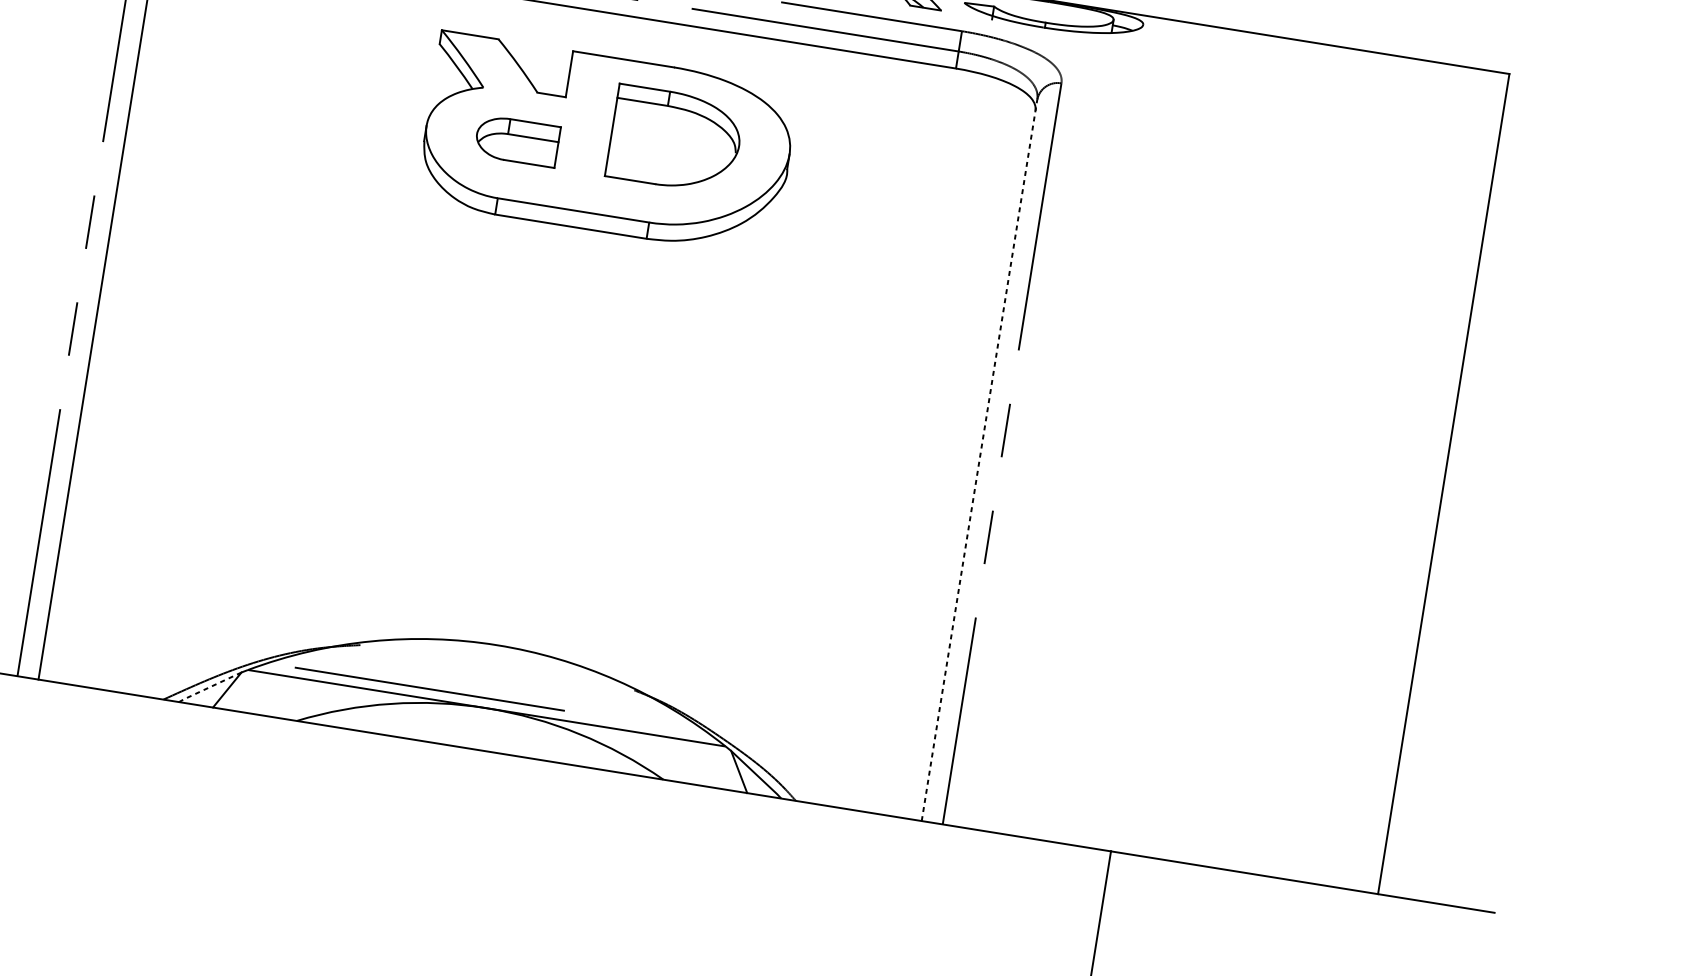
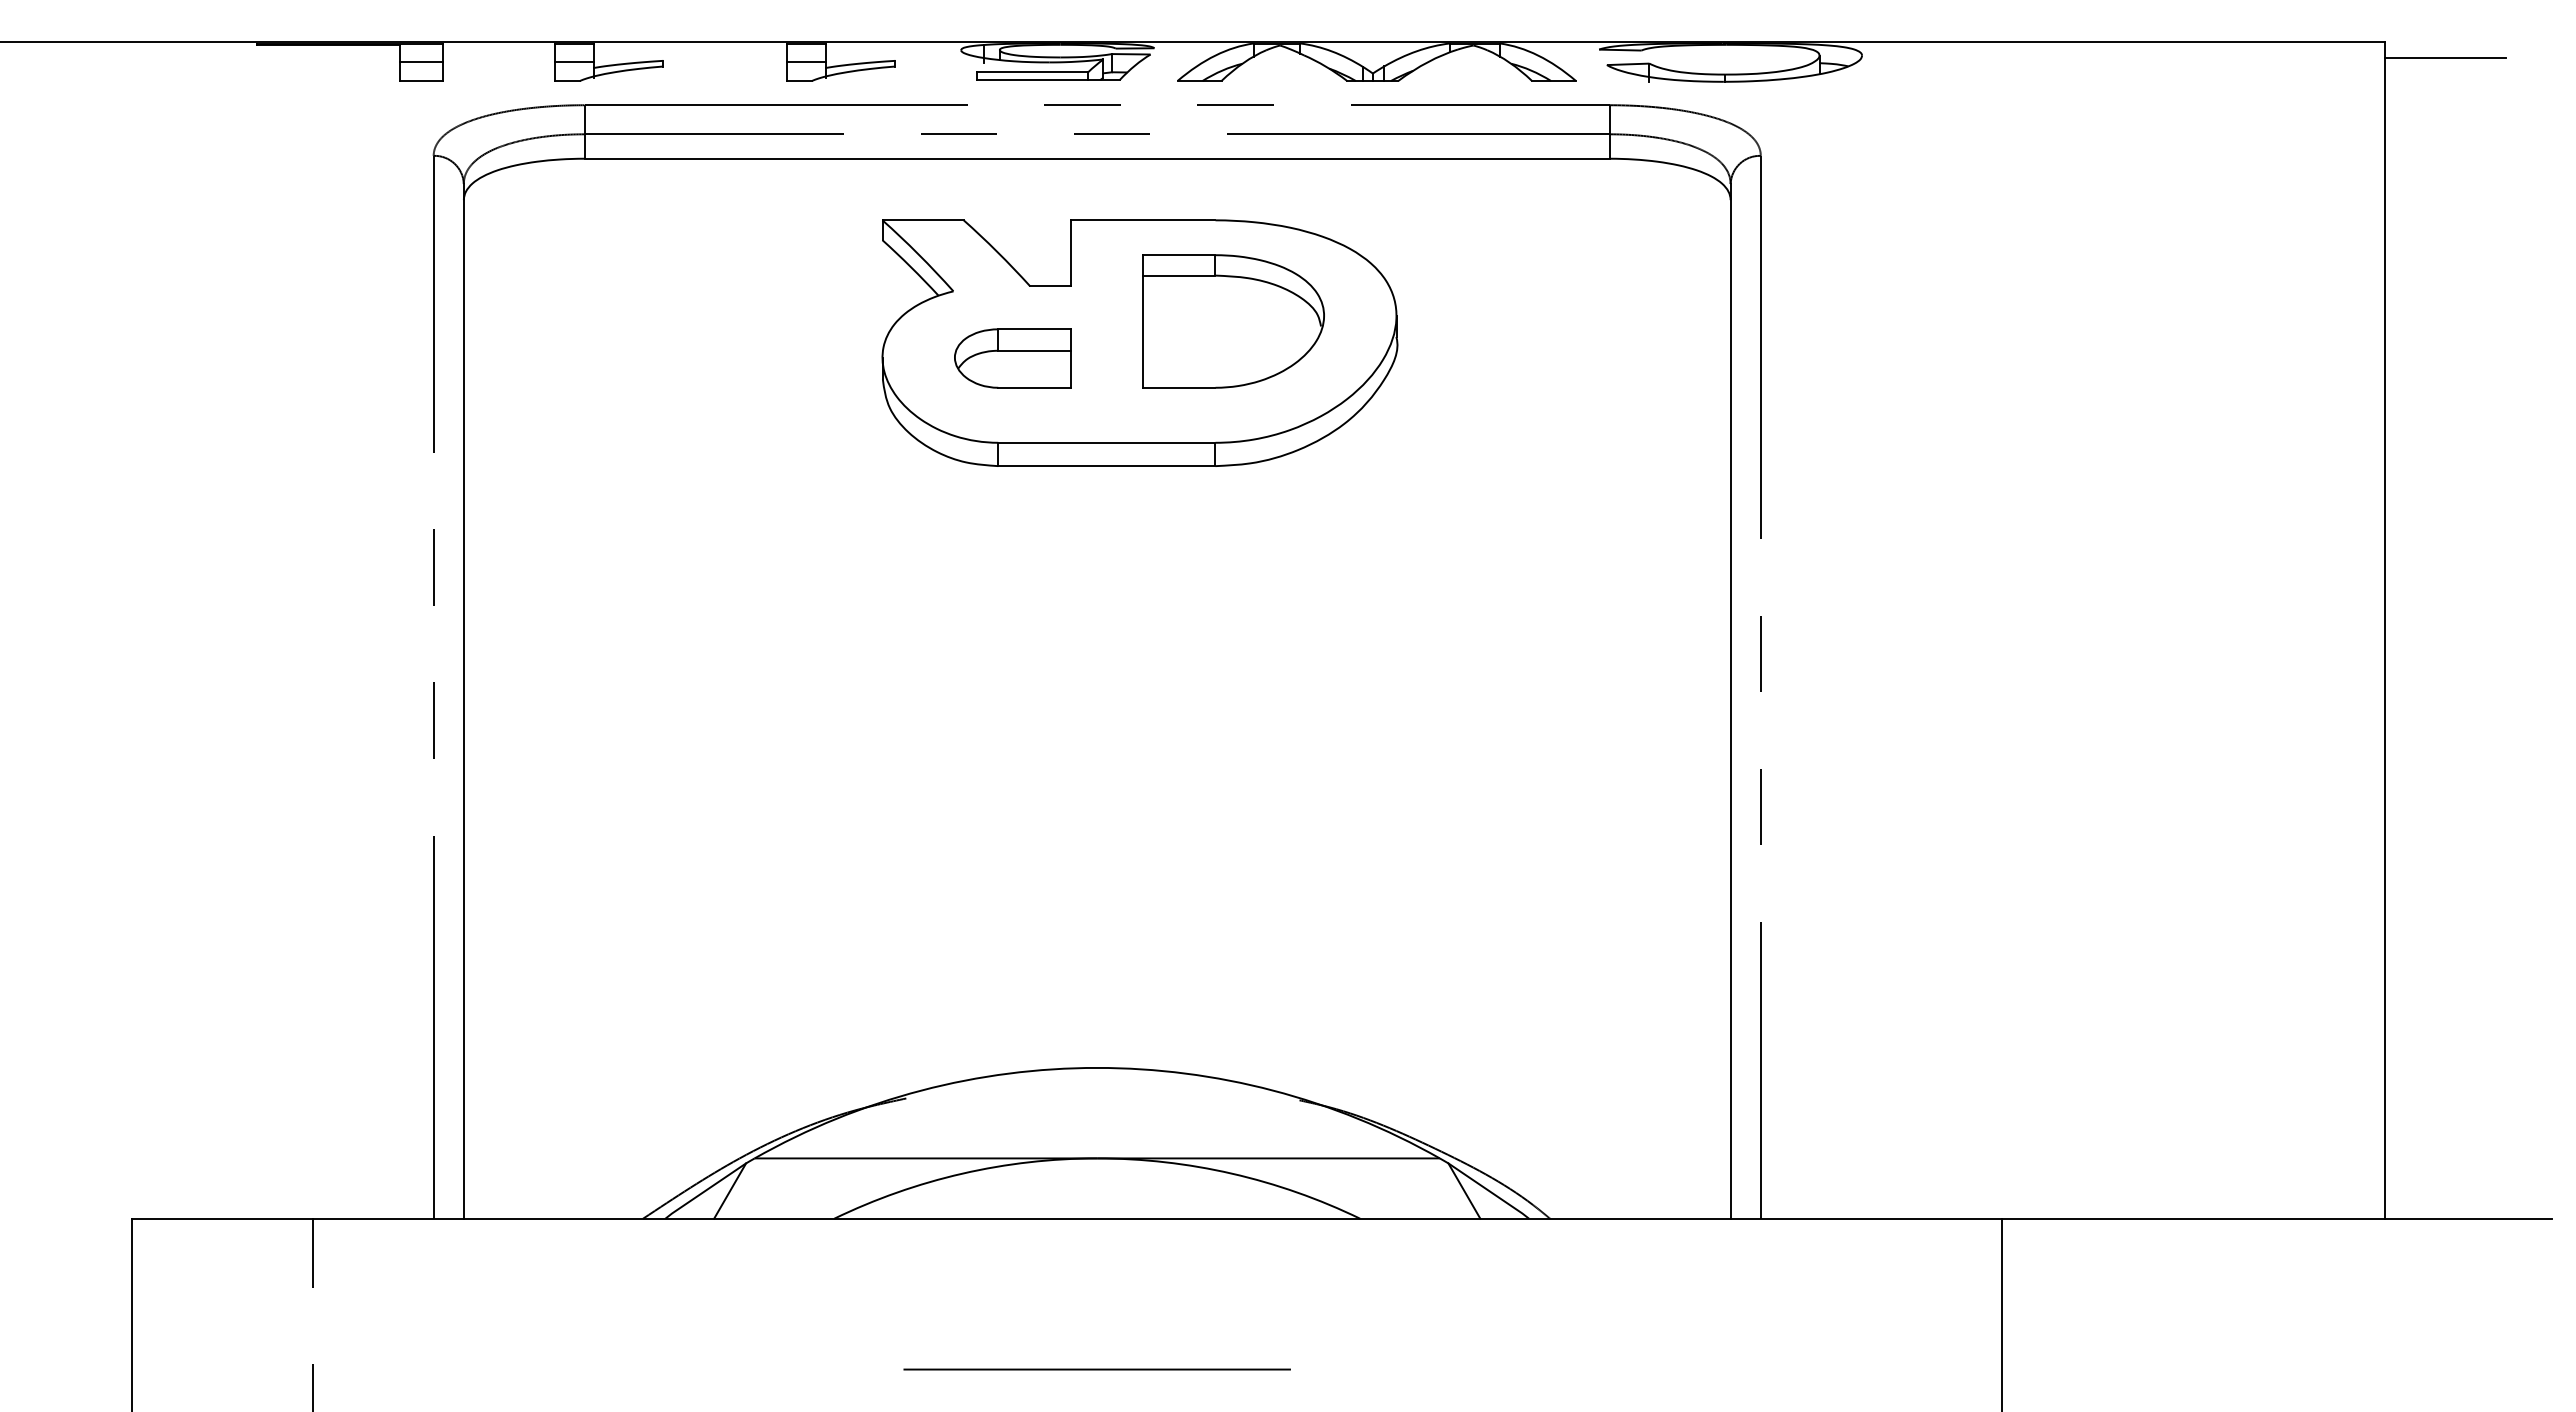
line: (1549, 91) -> (2445, 57), added
line: (979, 459) -> (1730, 700), dashed -> solid
line: (209, 687) -> (704, 1191), dashed -> solid
line: (429, 689) -> (1096, 1369), moved

